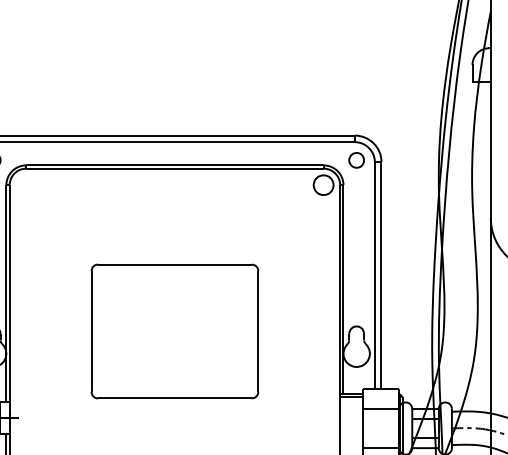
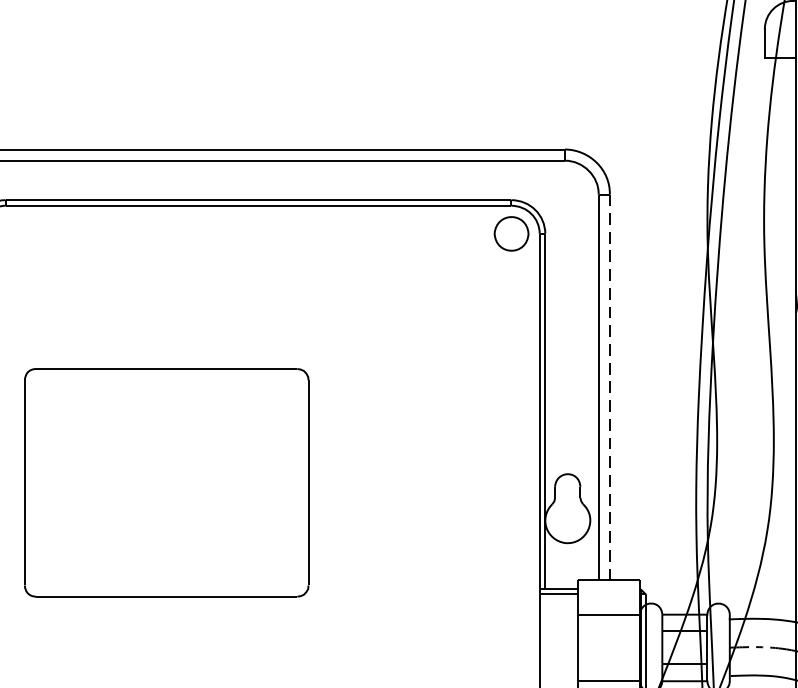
part: (356, 160) -> (567, 191), removed
line: (381, 275) -> (609, 387), solid -> dashed
part: (174, 331) -> (165, 482), moved

